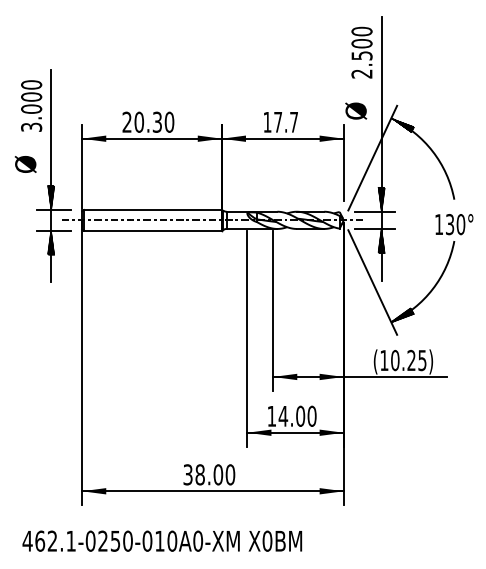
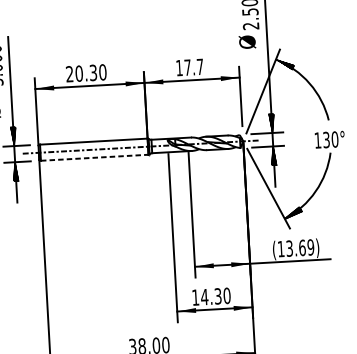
text: (356, 110) -> (247, 41), moved
line: (153, 230) -> (95, 157), solid -> dashed
text: (408, 360) -> (299, 248), (10.25) -> (13.69)
text: (300, 415) -> (218, 295), 14.00 -> 14.30

